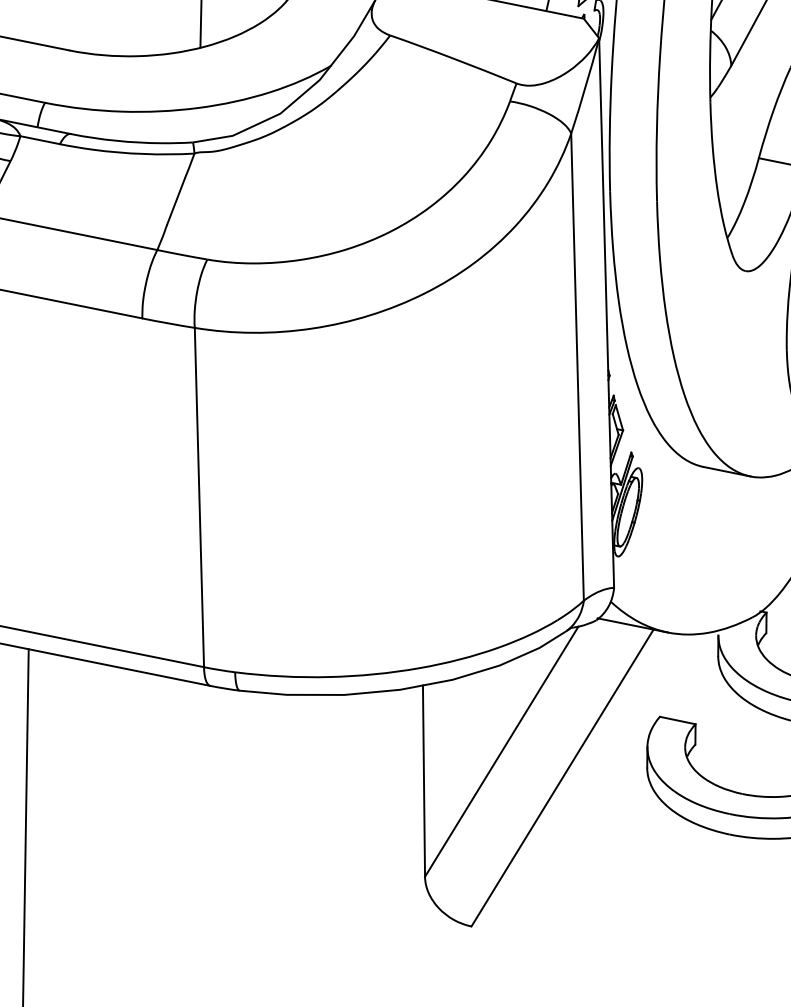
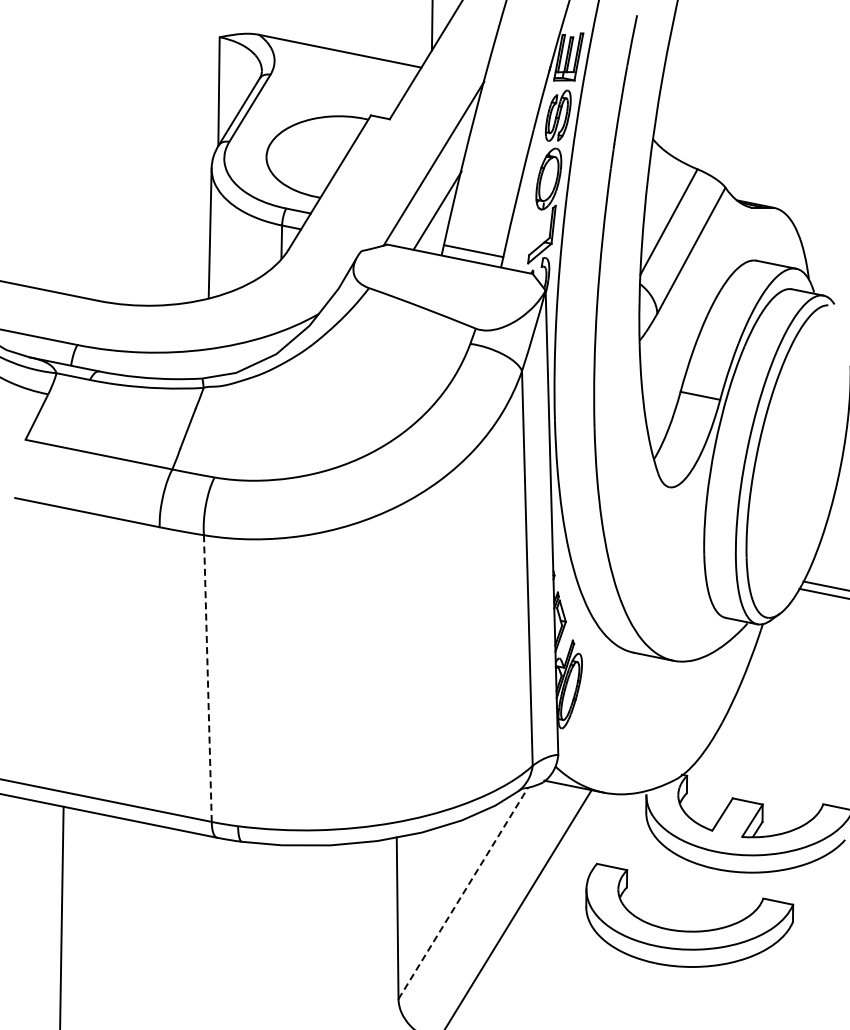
line: (198, 497) -> (207, 678), solid -> dashed
line: (501, 750) -> (463, 892), solid -> dashed

